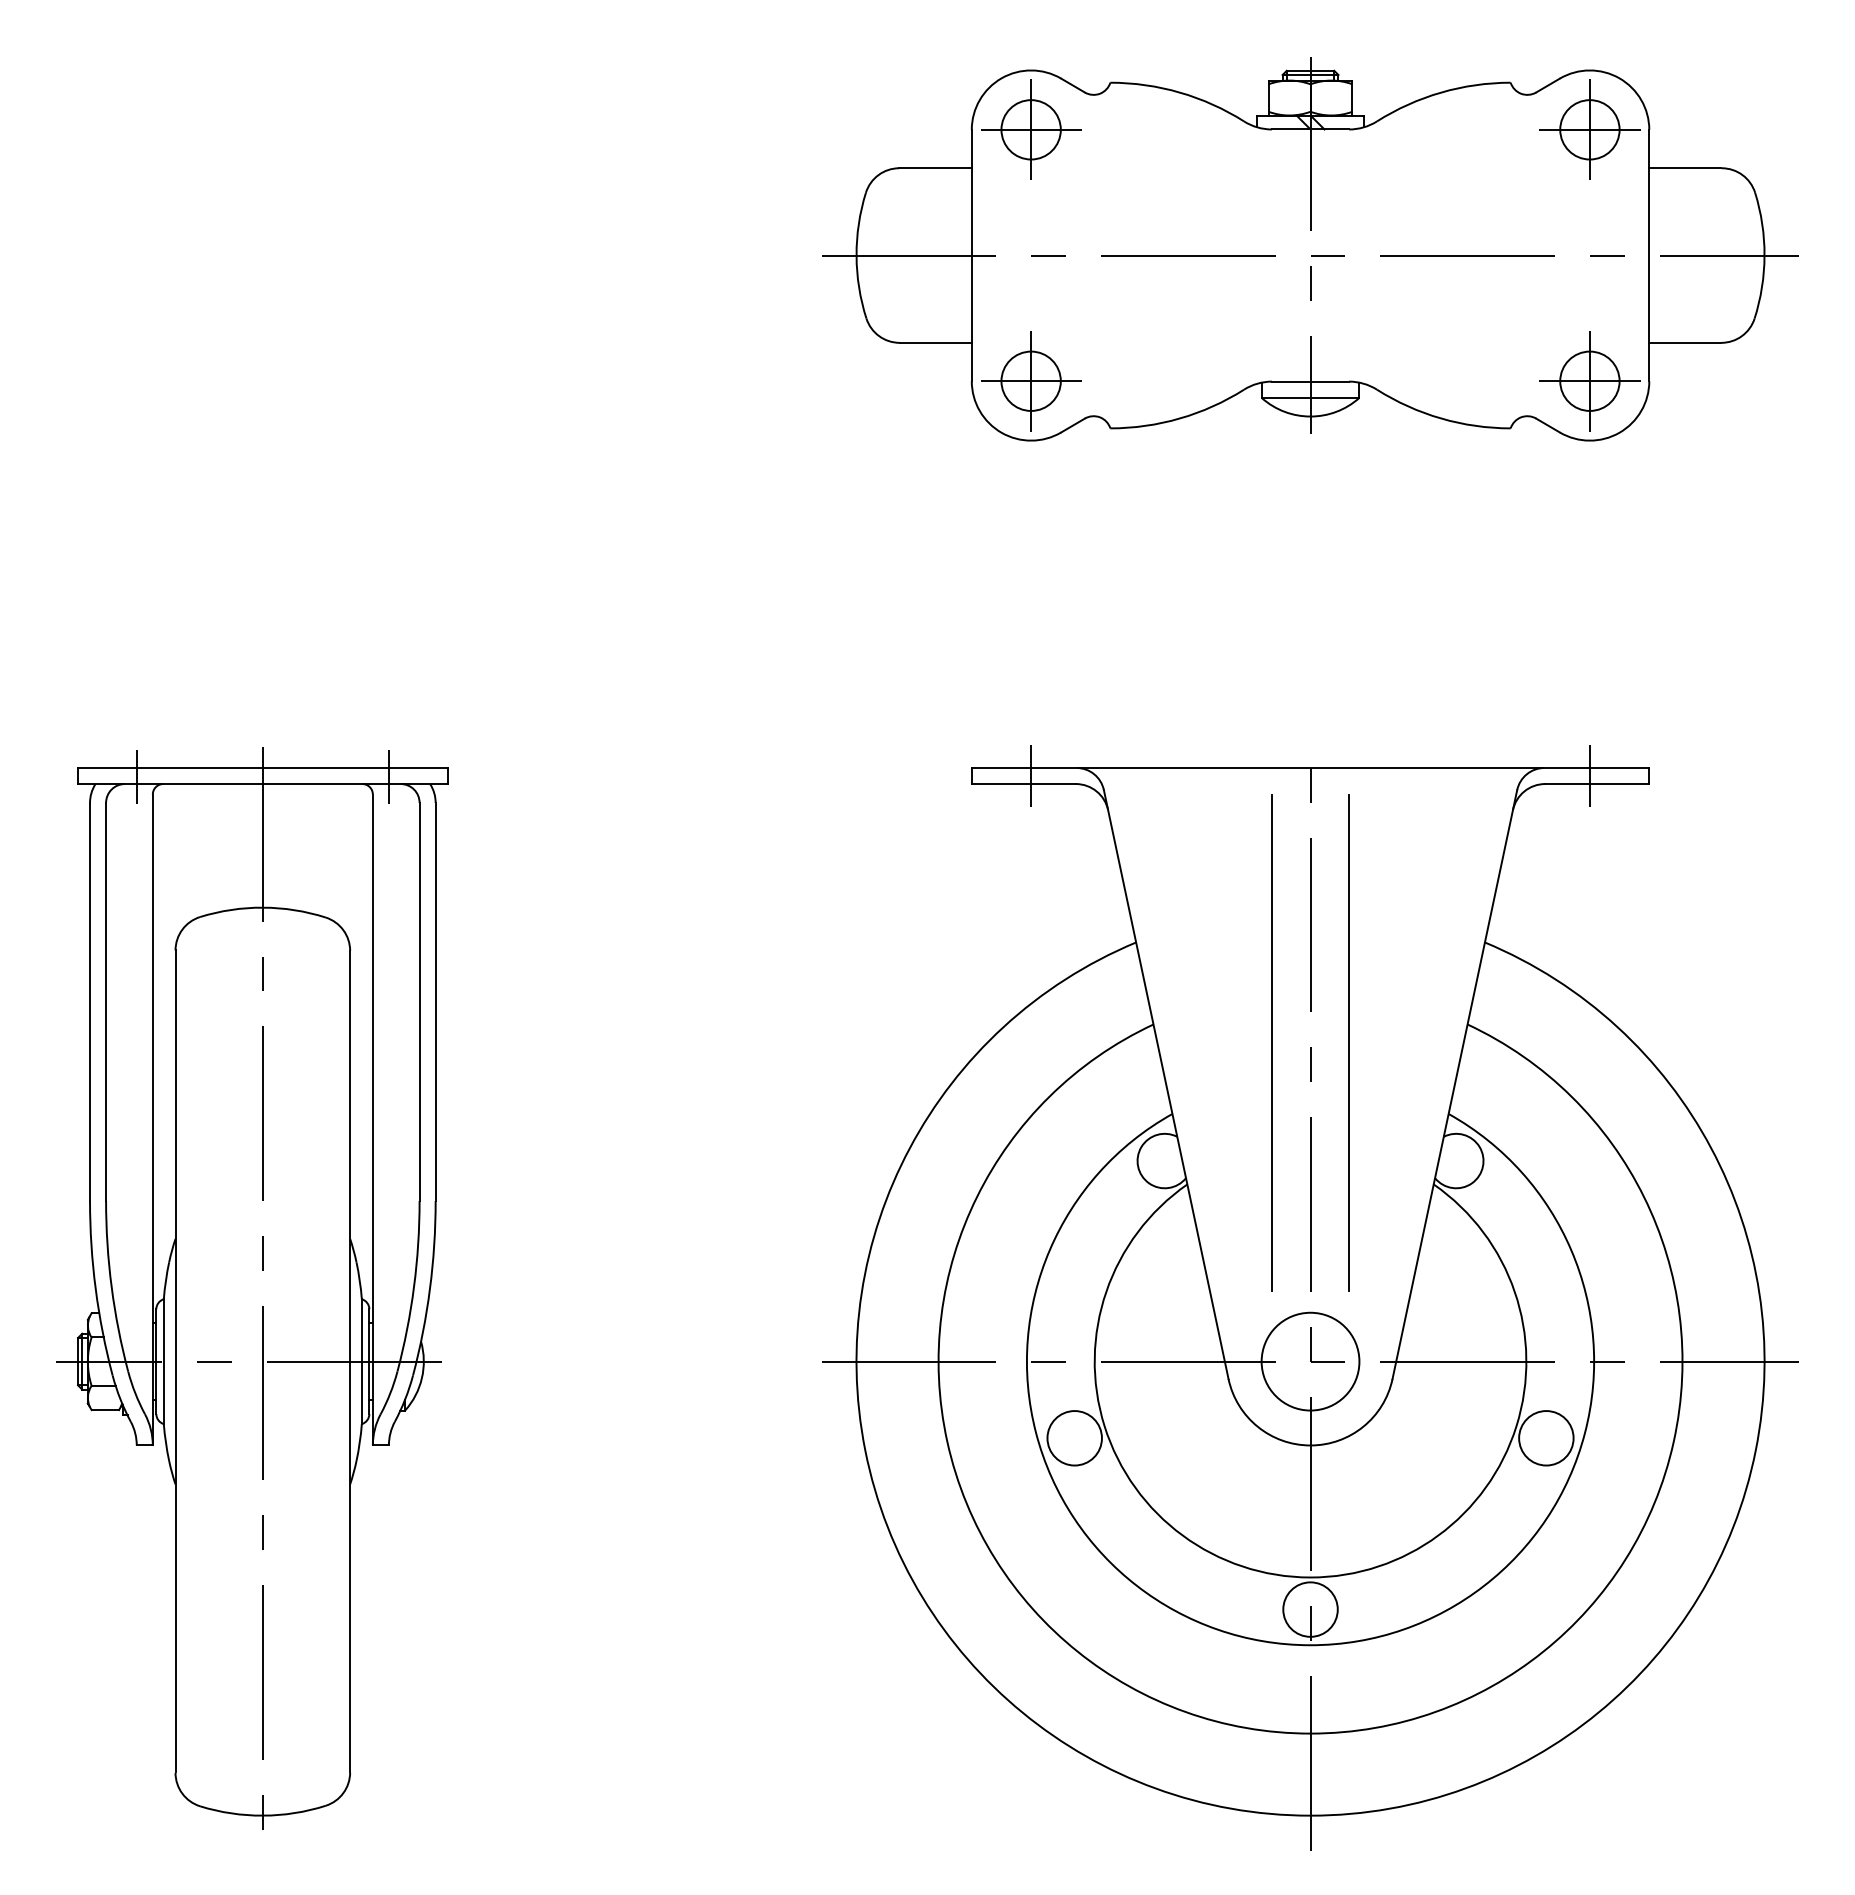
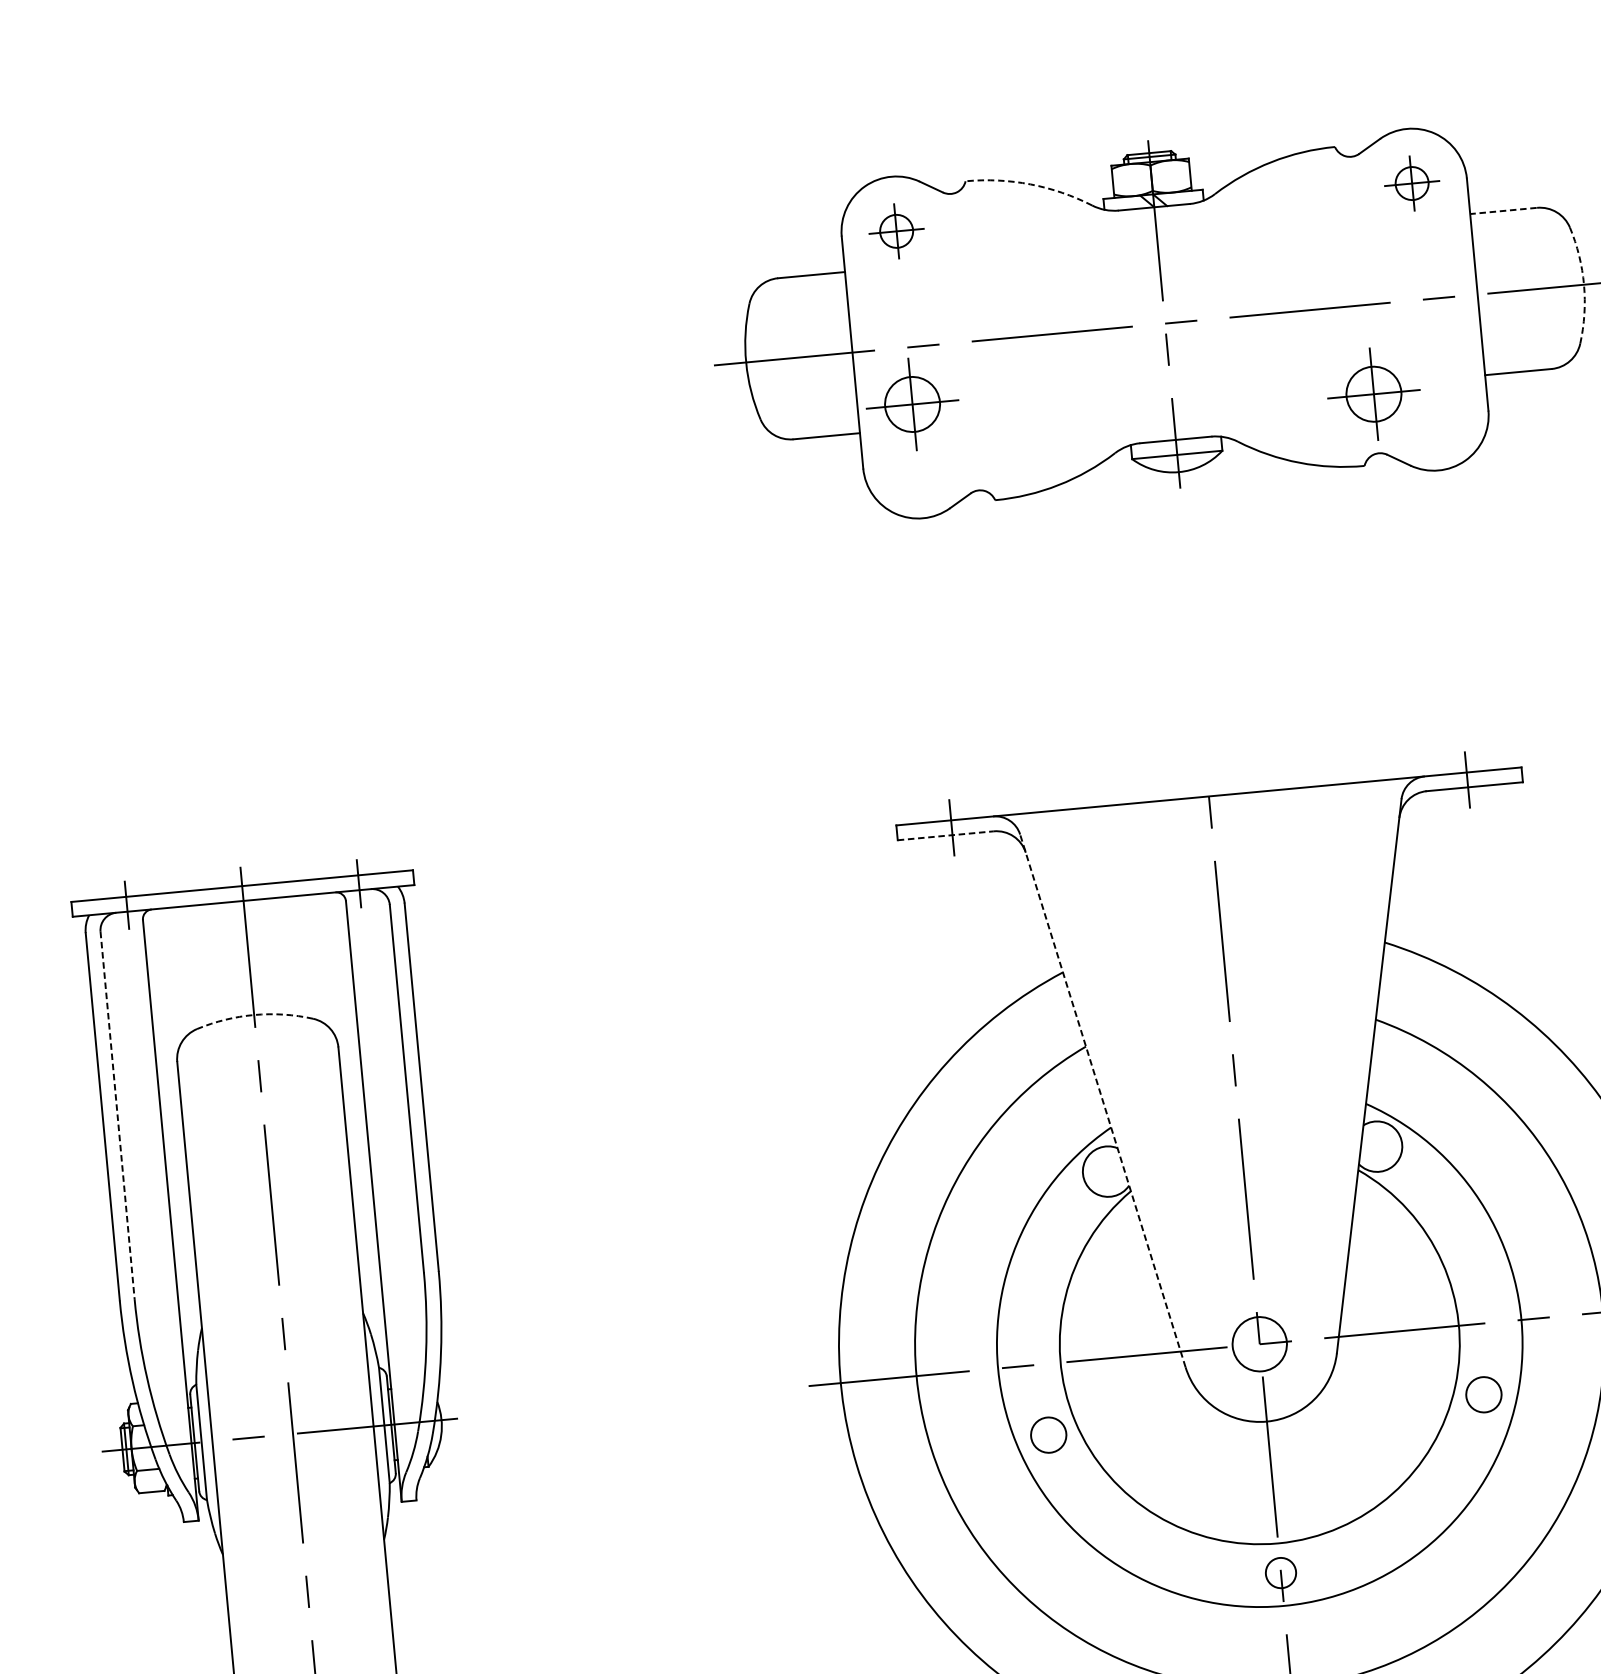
arc: (1179, 92) -> (1030, 184), solid -> dashed
part: (1031, 129) -> (896, 231), size x0.6
part: (1589, 129) -> (1411, 183), size x0.6
line: (1684, 168) -> (1502, 211), solid -> dashed
arc: (1764, 255) -> (1583, 284), solid -> dashed
part: (1031, 381) -> (912, 404), moved
part: (1589, 381) -> (1373, 394), moved
line: (1024, 784) -> (946, 836), solid -> dashed
arc: (263, 907) -> (254, 1014), solid -> dashed
line: (106, 1002) -> (118, 1115), solid -> dashed
line: (1271, 1042) -> (1196, 1053), removed
line: (1349, 1042) -> (1268, 1046), removed
line: (1166, 1084) -> (1103, 1100), solid -> dashed
circle: (1310, 1361) -> (1259, 1344), size x0.6
circle: (1074, 1438) -> (1048, 1435), size x0.7
circle: (1546, 1438) -> (1484, 1394), size x0.7
circle: (1310, 1609) -> (1280, 1572), size x0.6

